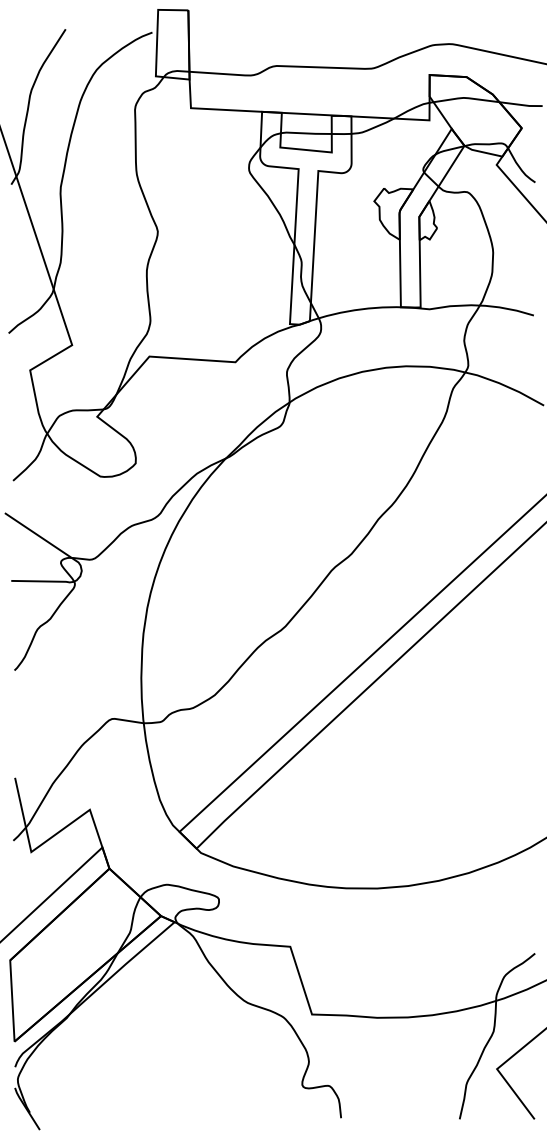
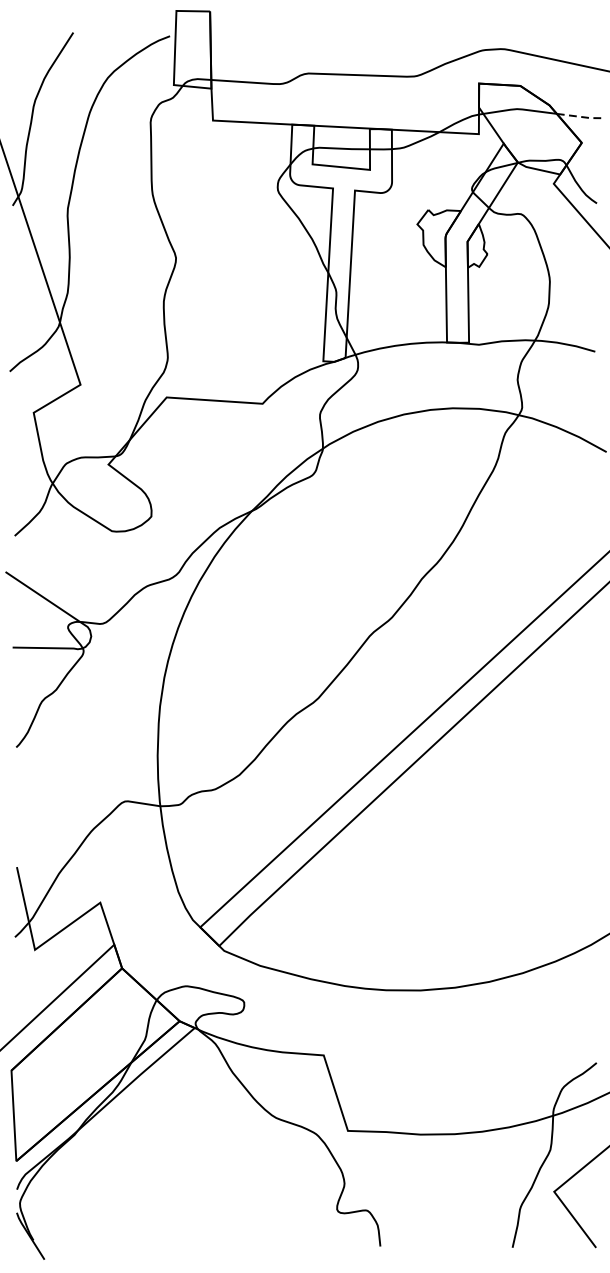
line: (521, 105) -> (581, 117), solid -> dashed

